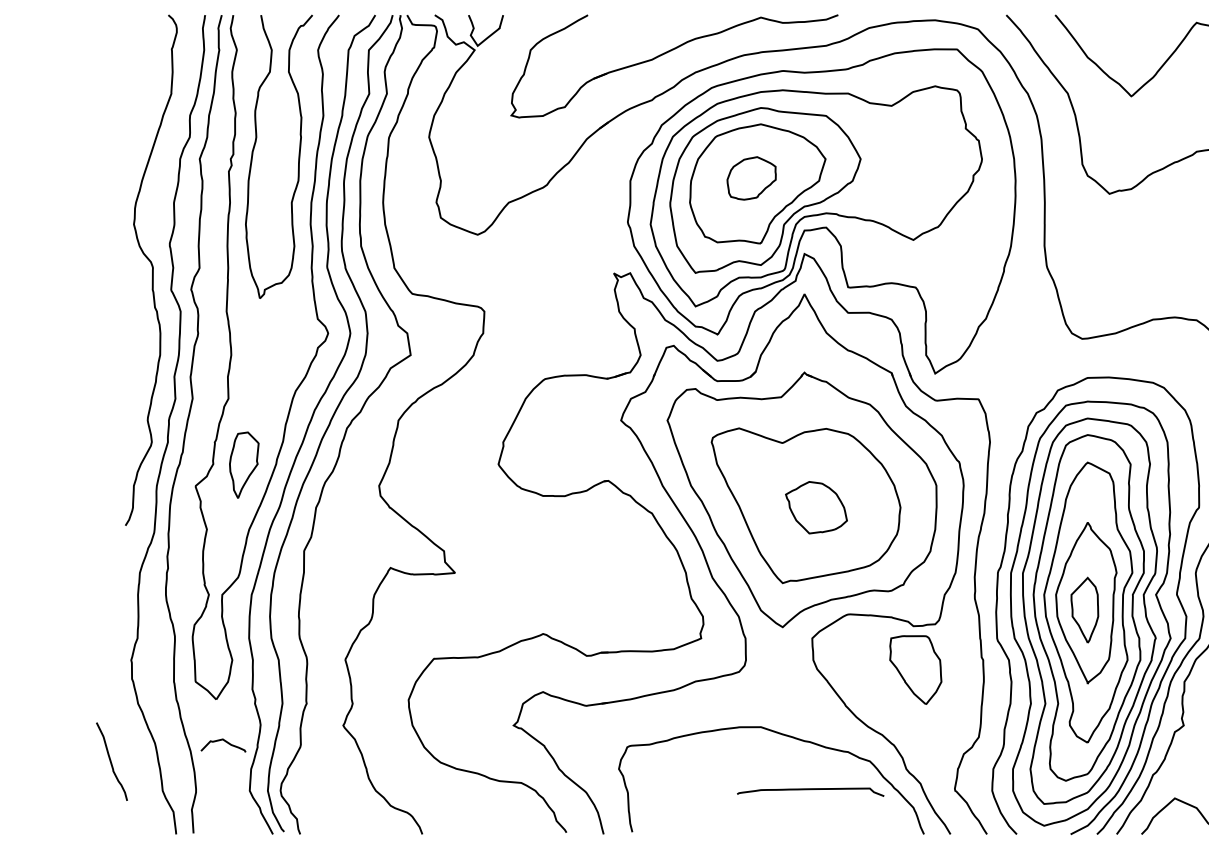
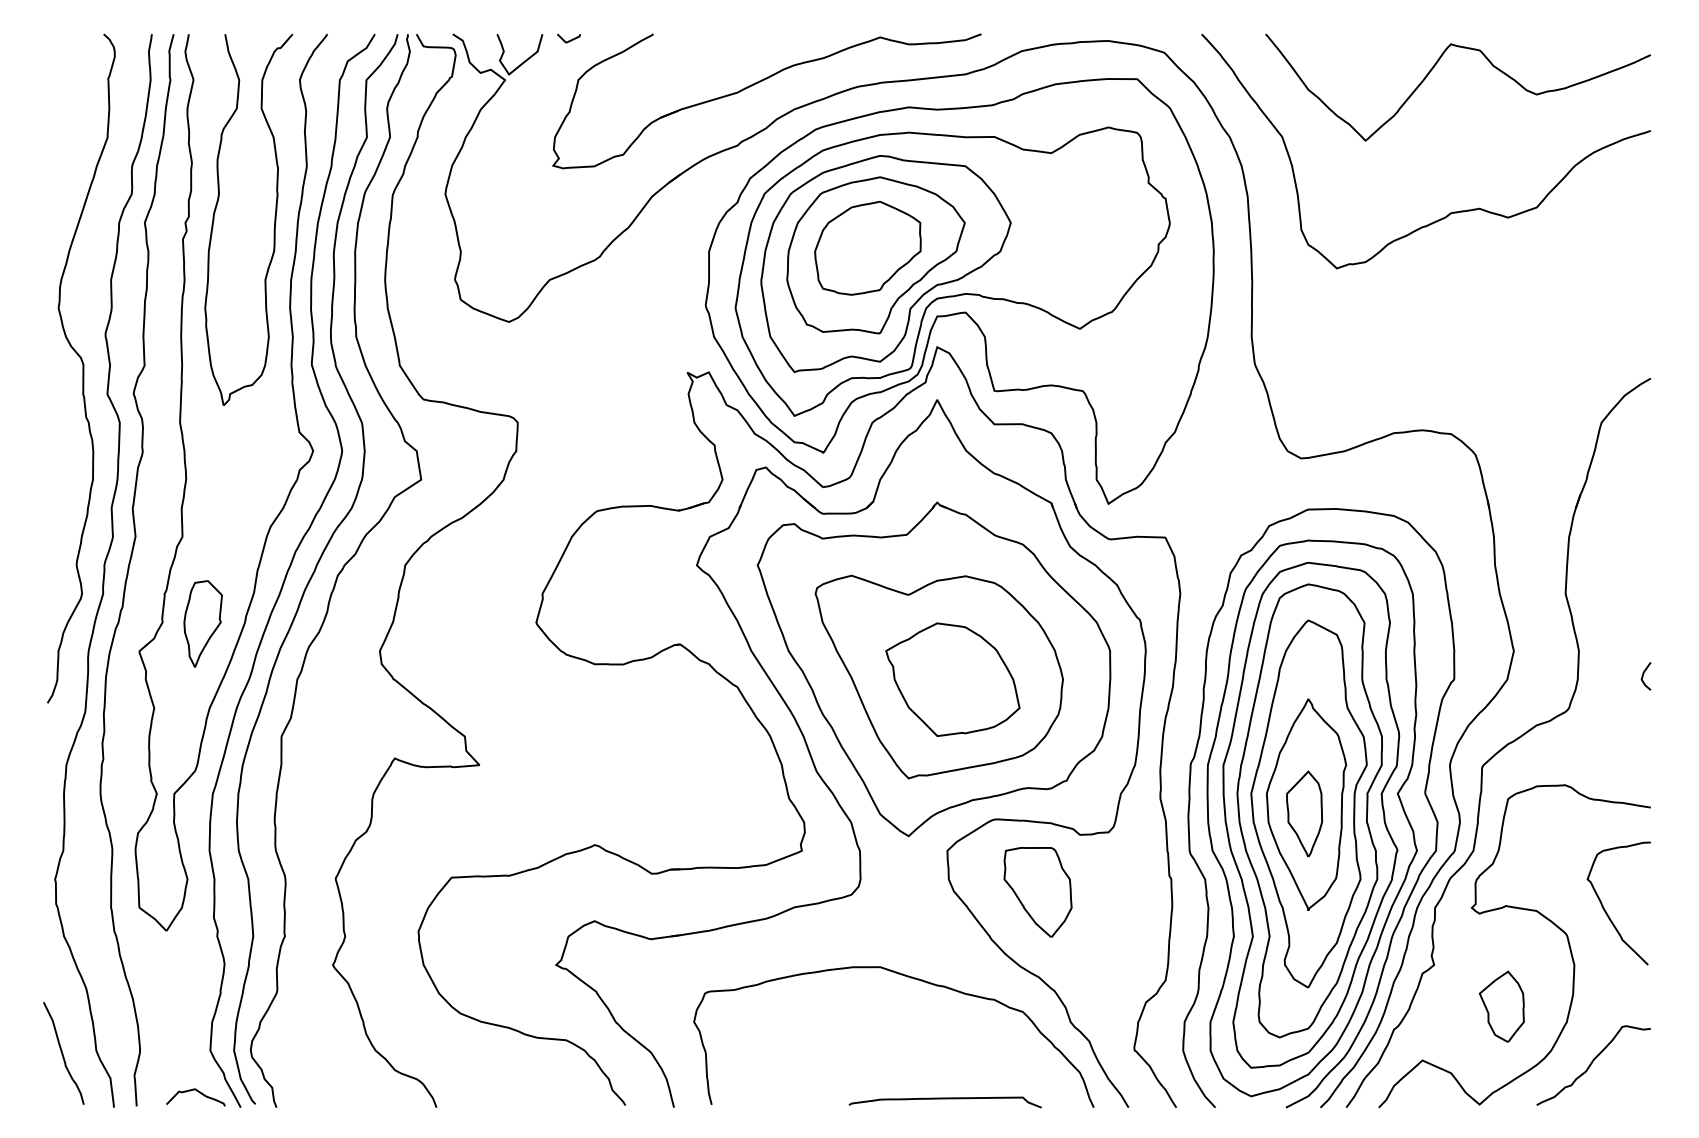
part: (523, 18) -> (568, 38), added
part: (751, 177) -> (867, 247), size x1.67
part: (816, 507) -> (952, 679), size x1.67
part: (915, 670) -> (1037, 892), moved
curve: (226, 742) -> (199, 1093), moved
curve: (111, 761) -> (63, 1053), moved
curve: (810, 790) -> (944, 1099), moved

